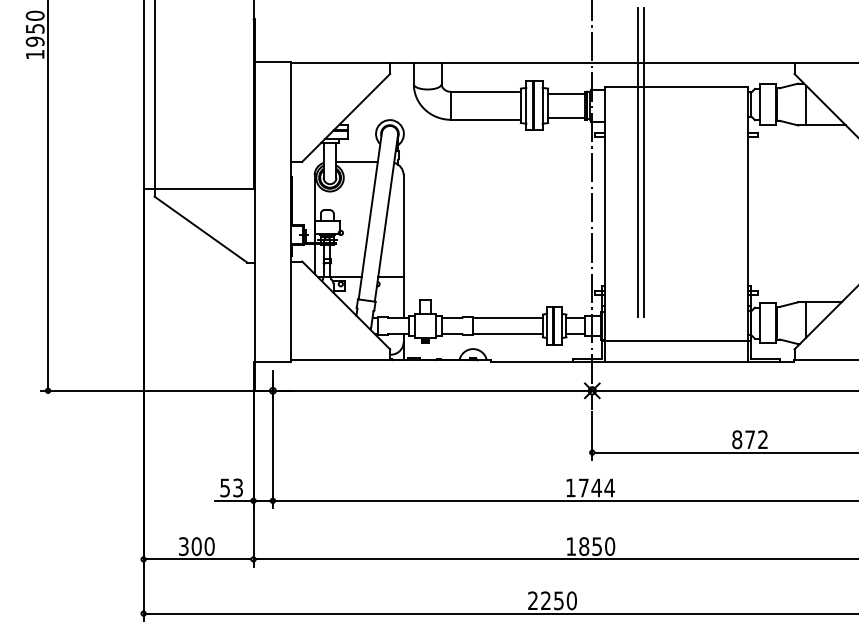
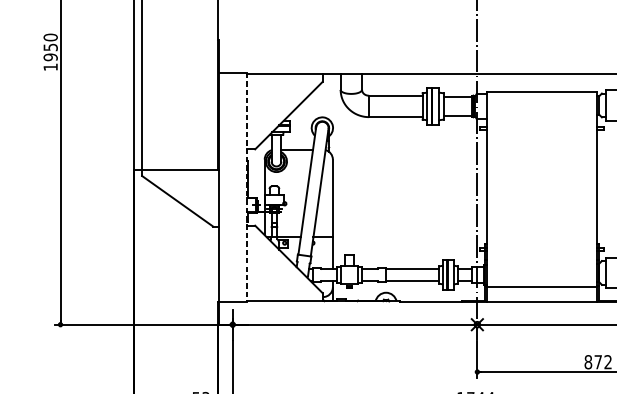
line: (637, 162) -> (511, 149), removed
line: (644, 162) -> (517, 149), removed
line: (291, 211) -> (246, 187), solid -> dashed

